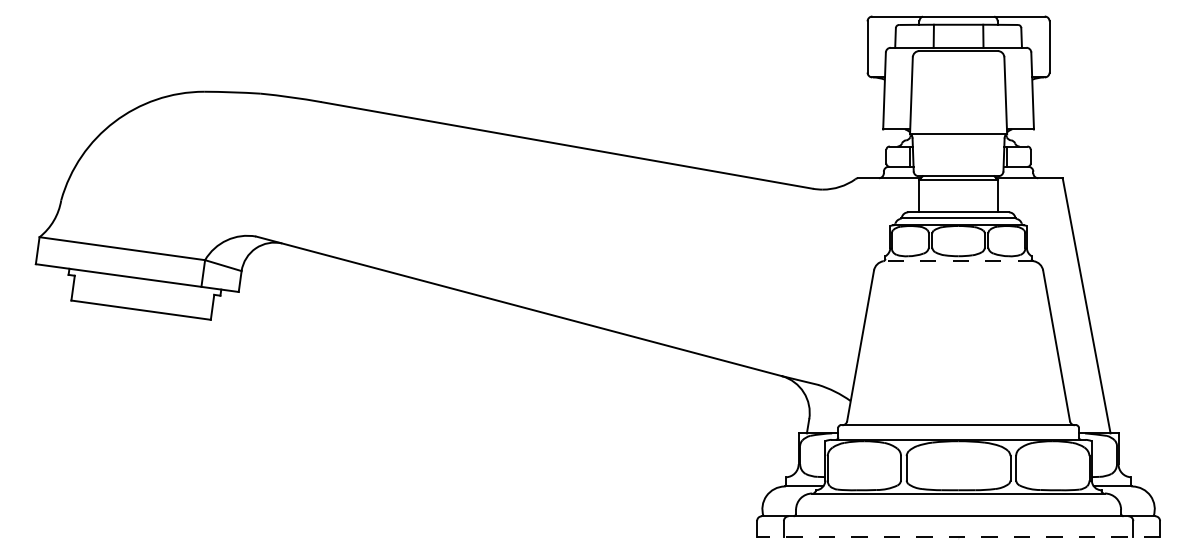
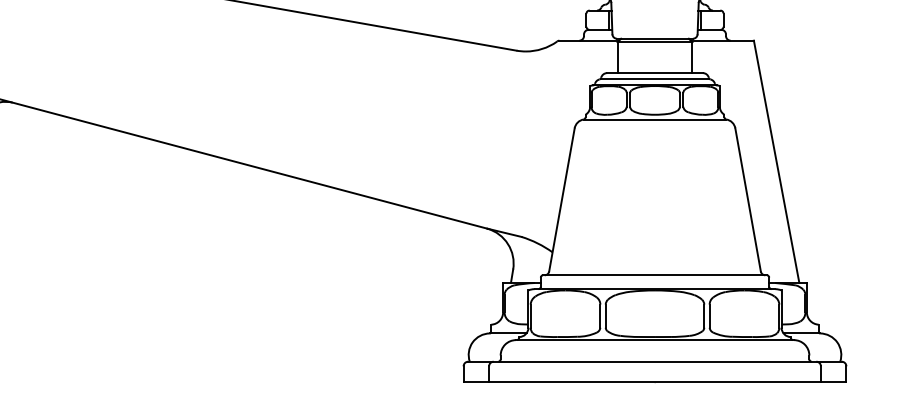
line: (958, 261) -> (654, 119), dashed -> solid
line: (958, 537) -> (654, 381), dashed -> solid

